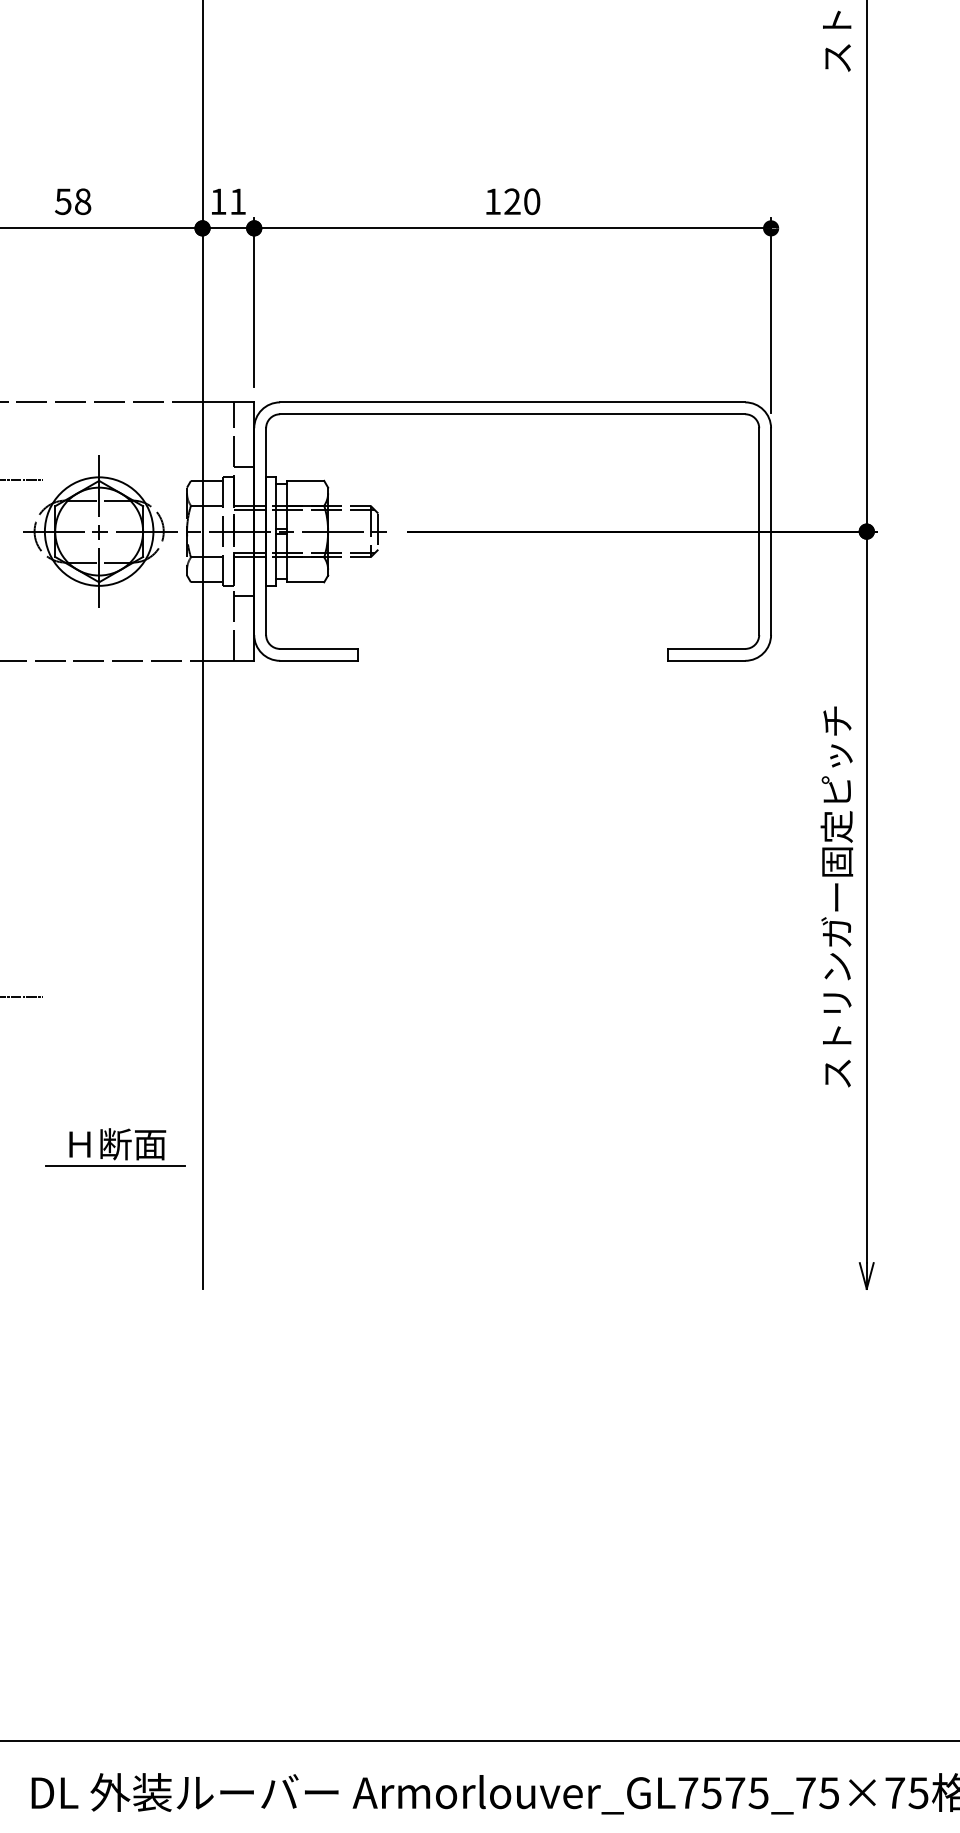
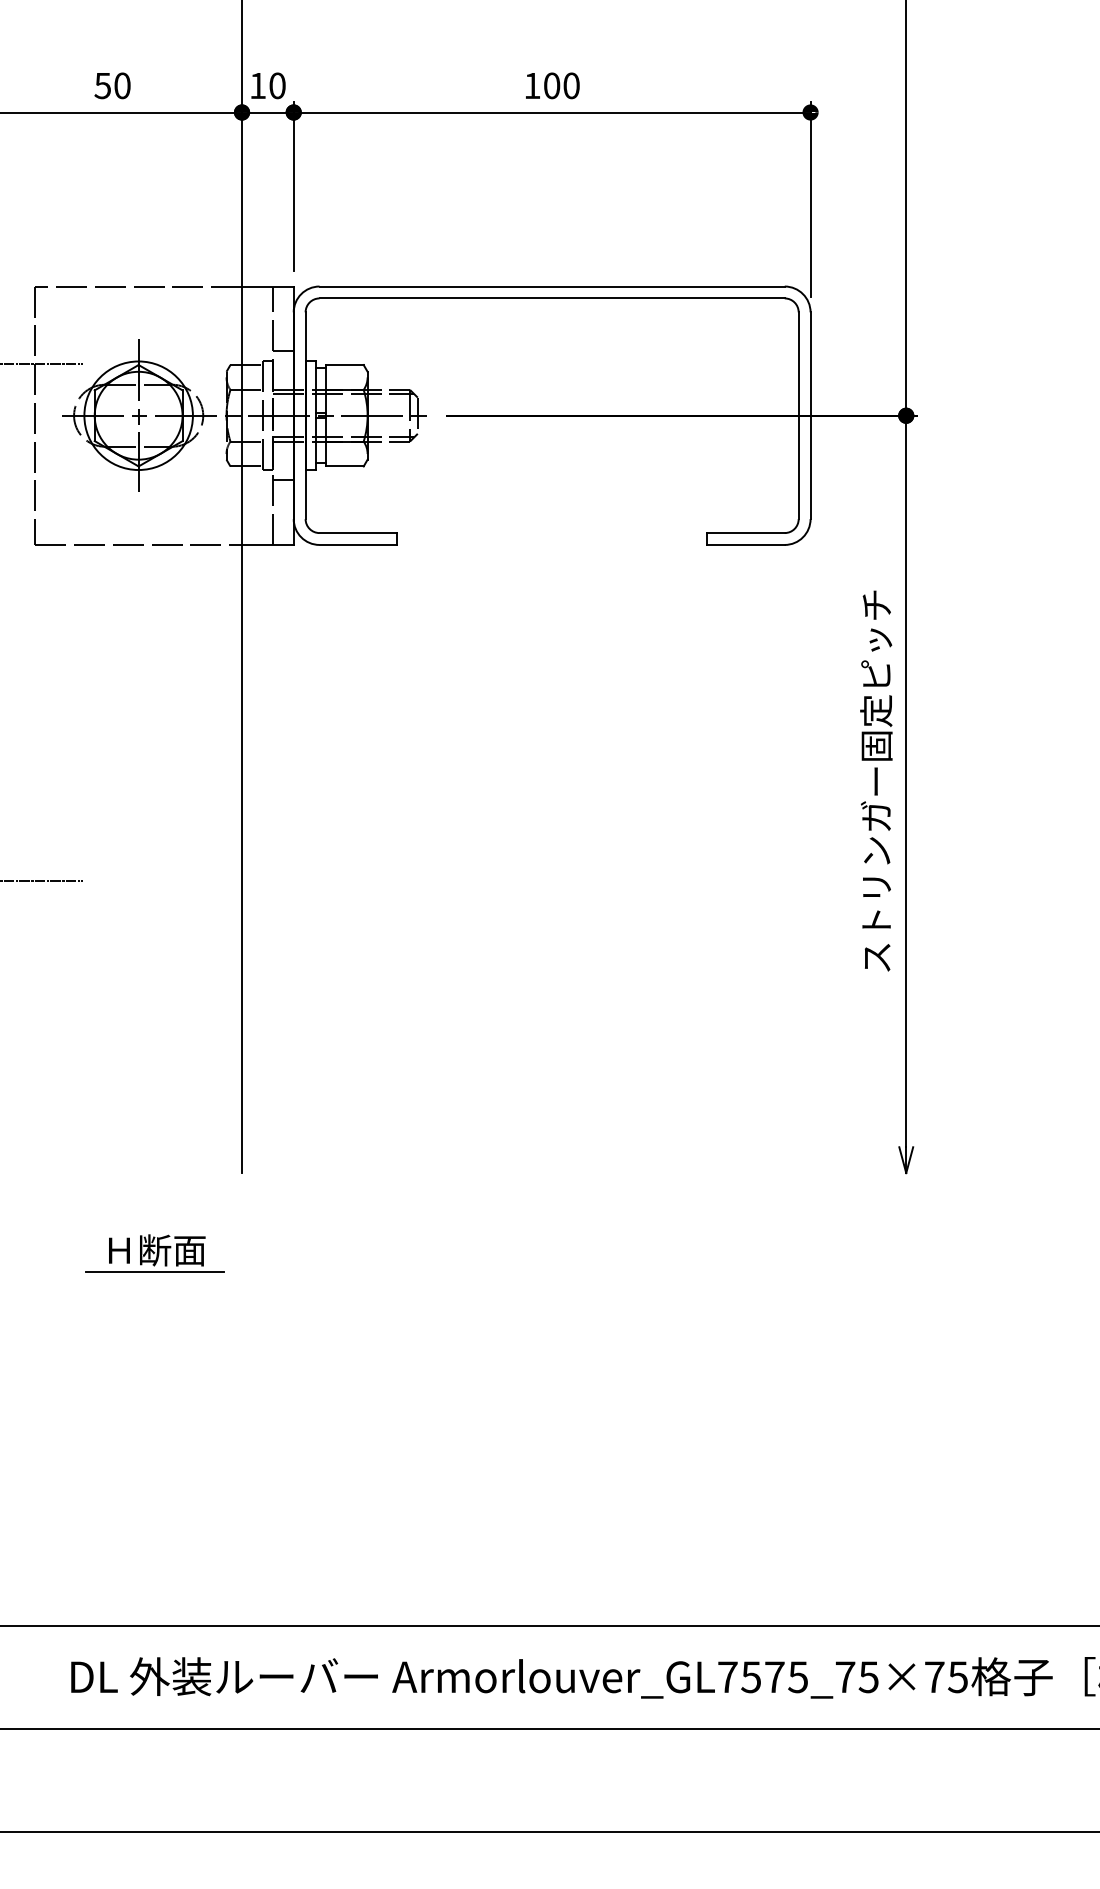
text: (238, 201) -> (277, 85), 11 -> 10
text: (513, 201) -> (552, 85), 120 -> 100
text: (83, 202) -> (122, 86), 58 -> 50
part: (115, 1147) -> (154, 1253), moved

